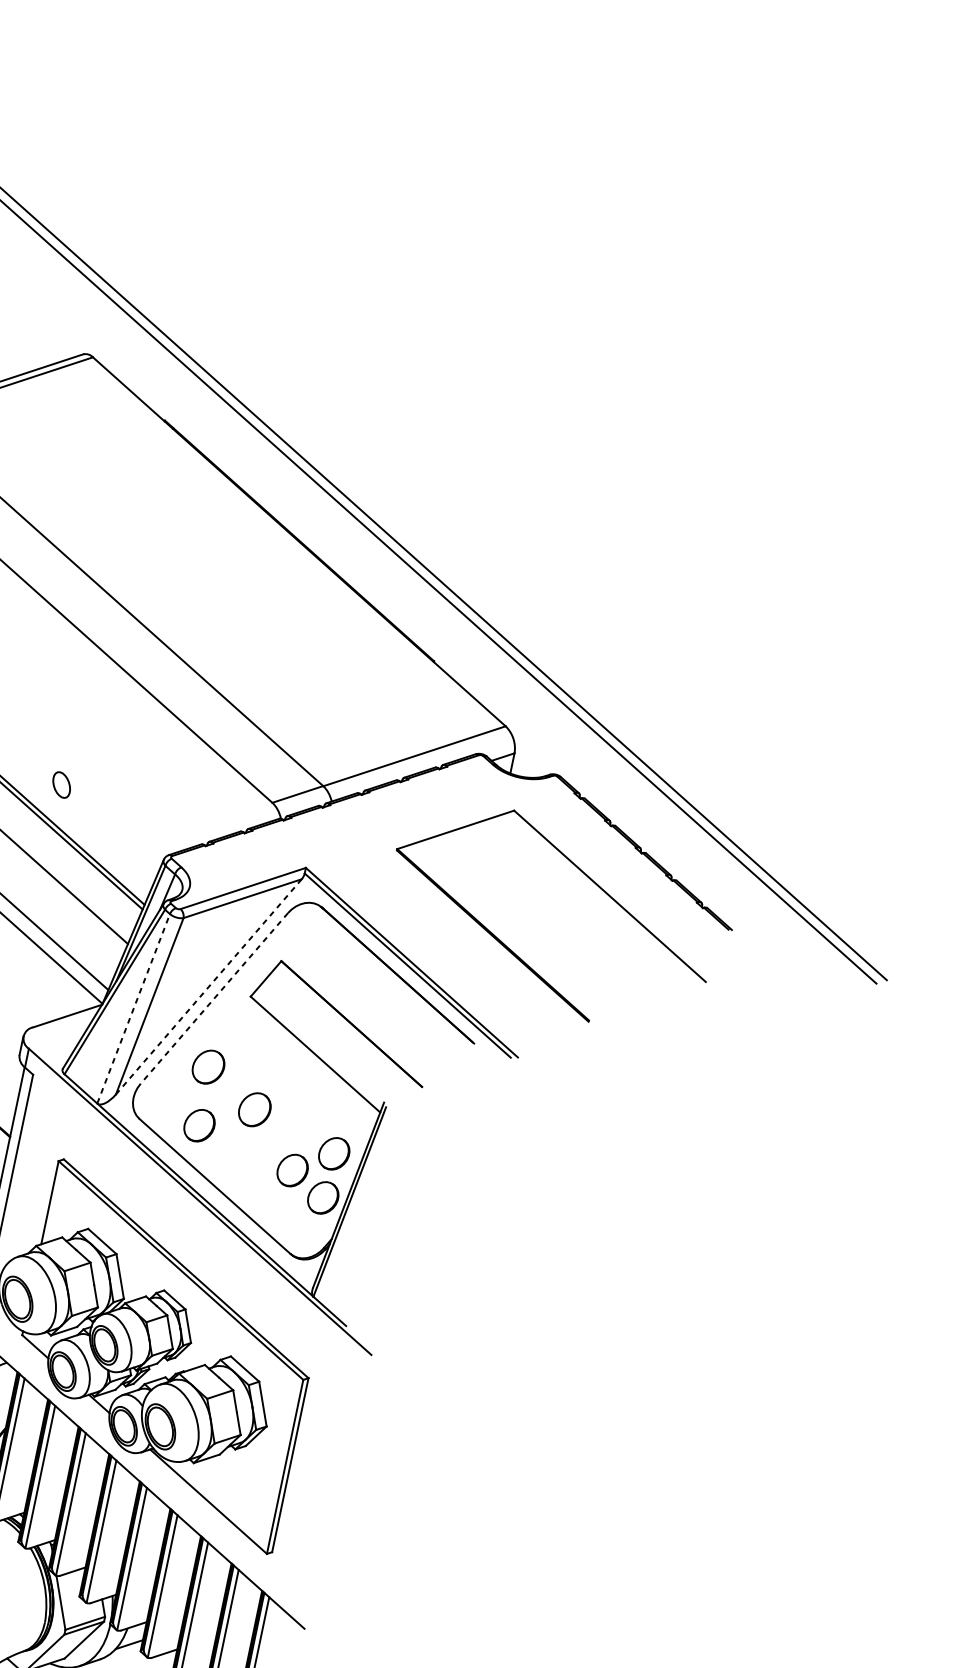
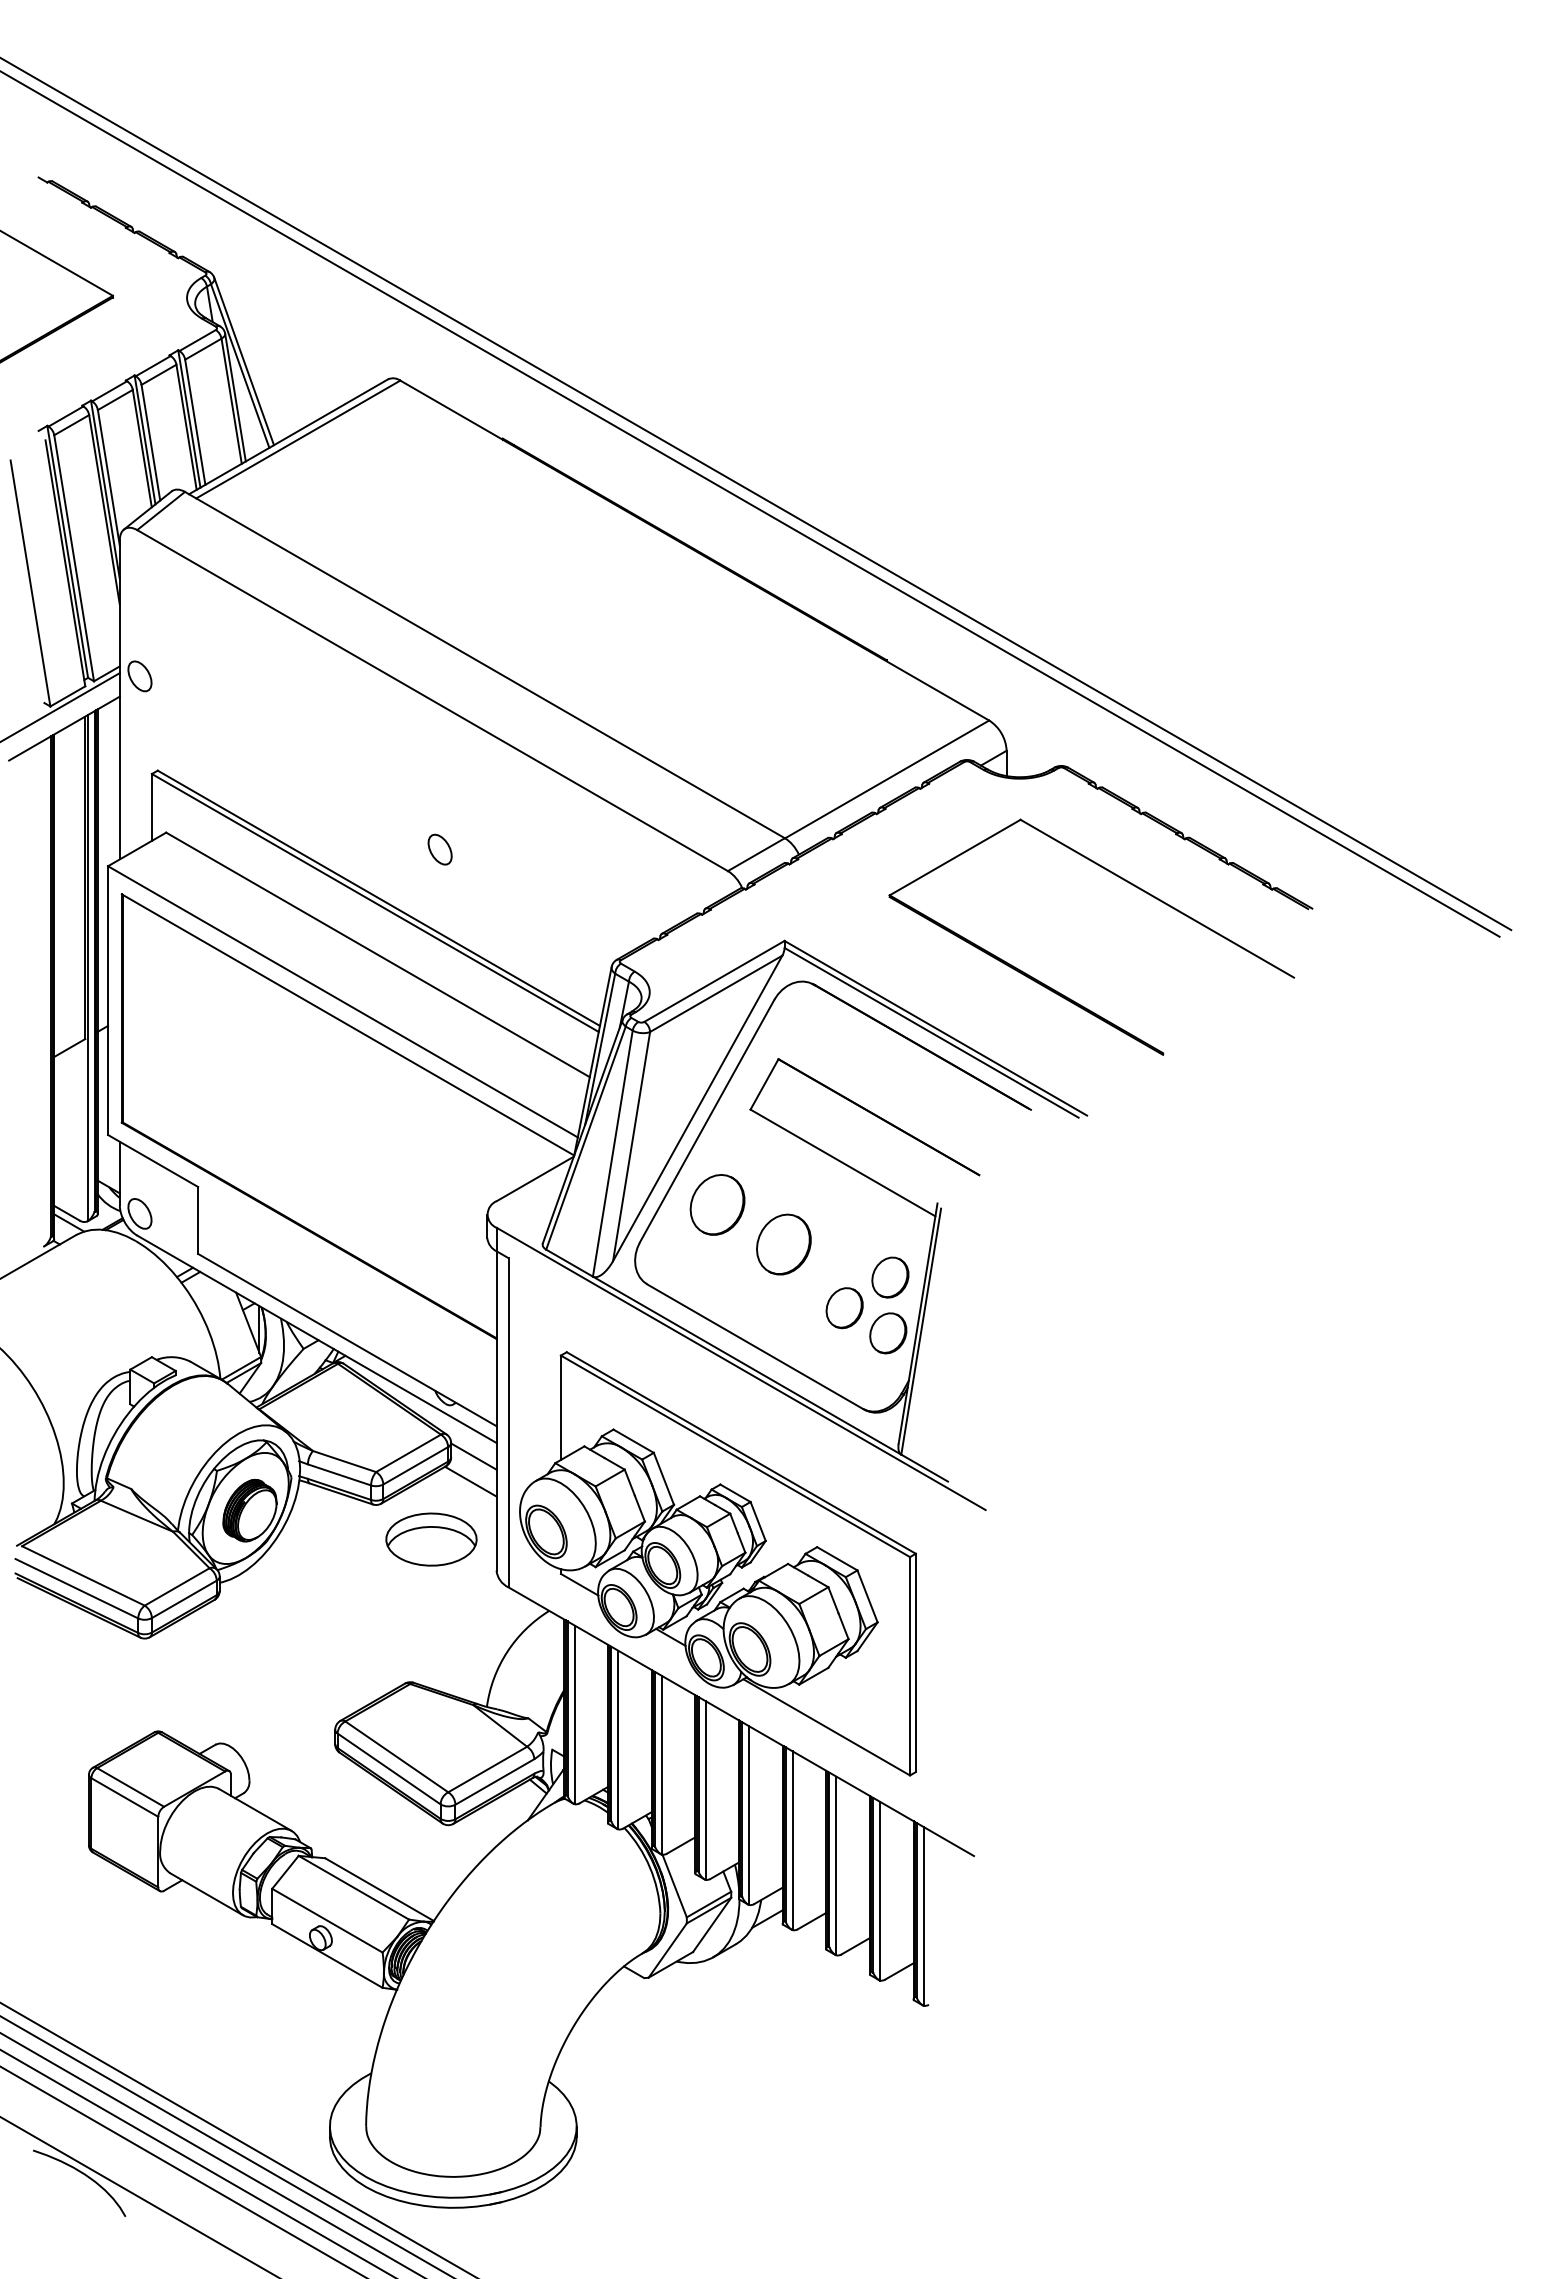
part: (61, 784) -> (439, 849), moved
line: (208, 986) -> (697, 1108), dashed -> solid
line: (214, 998) -> (707, 1121), dashed -> solid
line: (133, 1008) -> (612, 1153), dashed -> solid
part: (208, 1066) -> (717, 1204), size x1.43
part: (254, 1109) -> (783, 1244), size x1.43
part: (199, 1125) -> (721, 1277), removed

